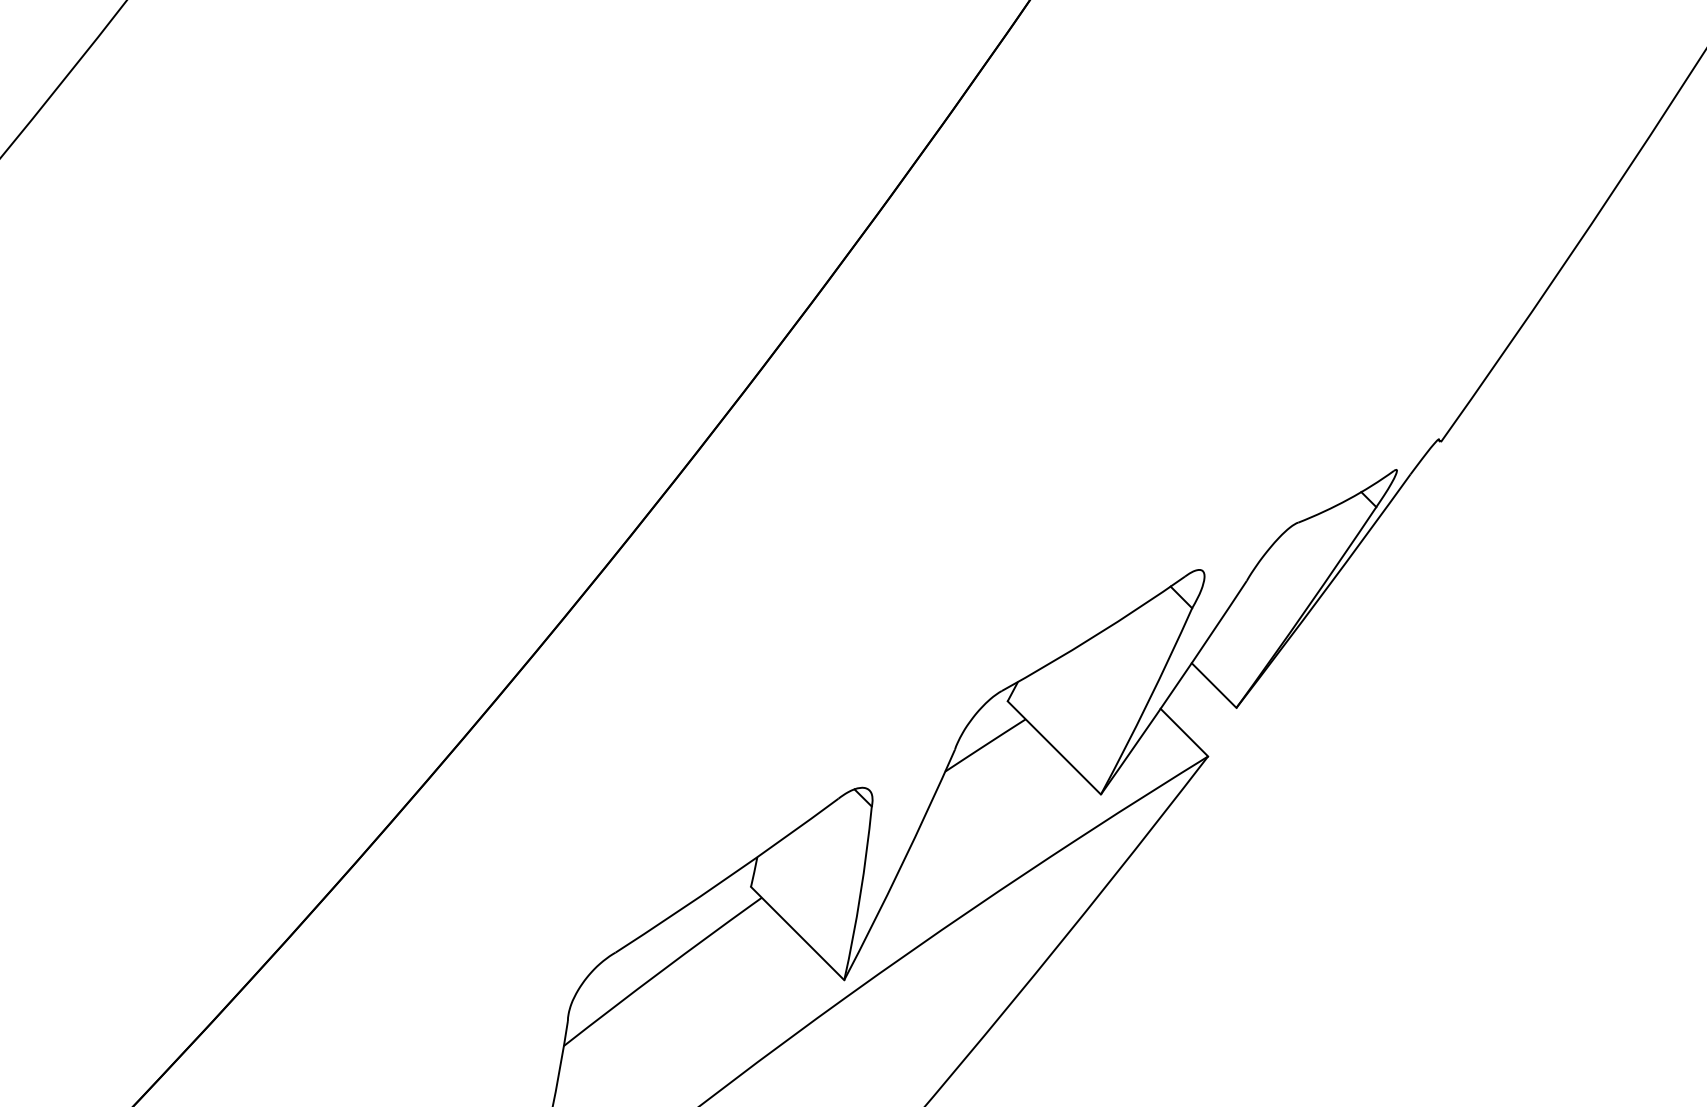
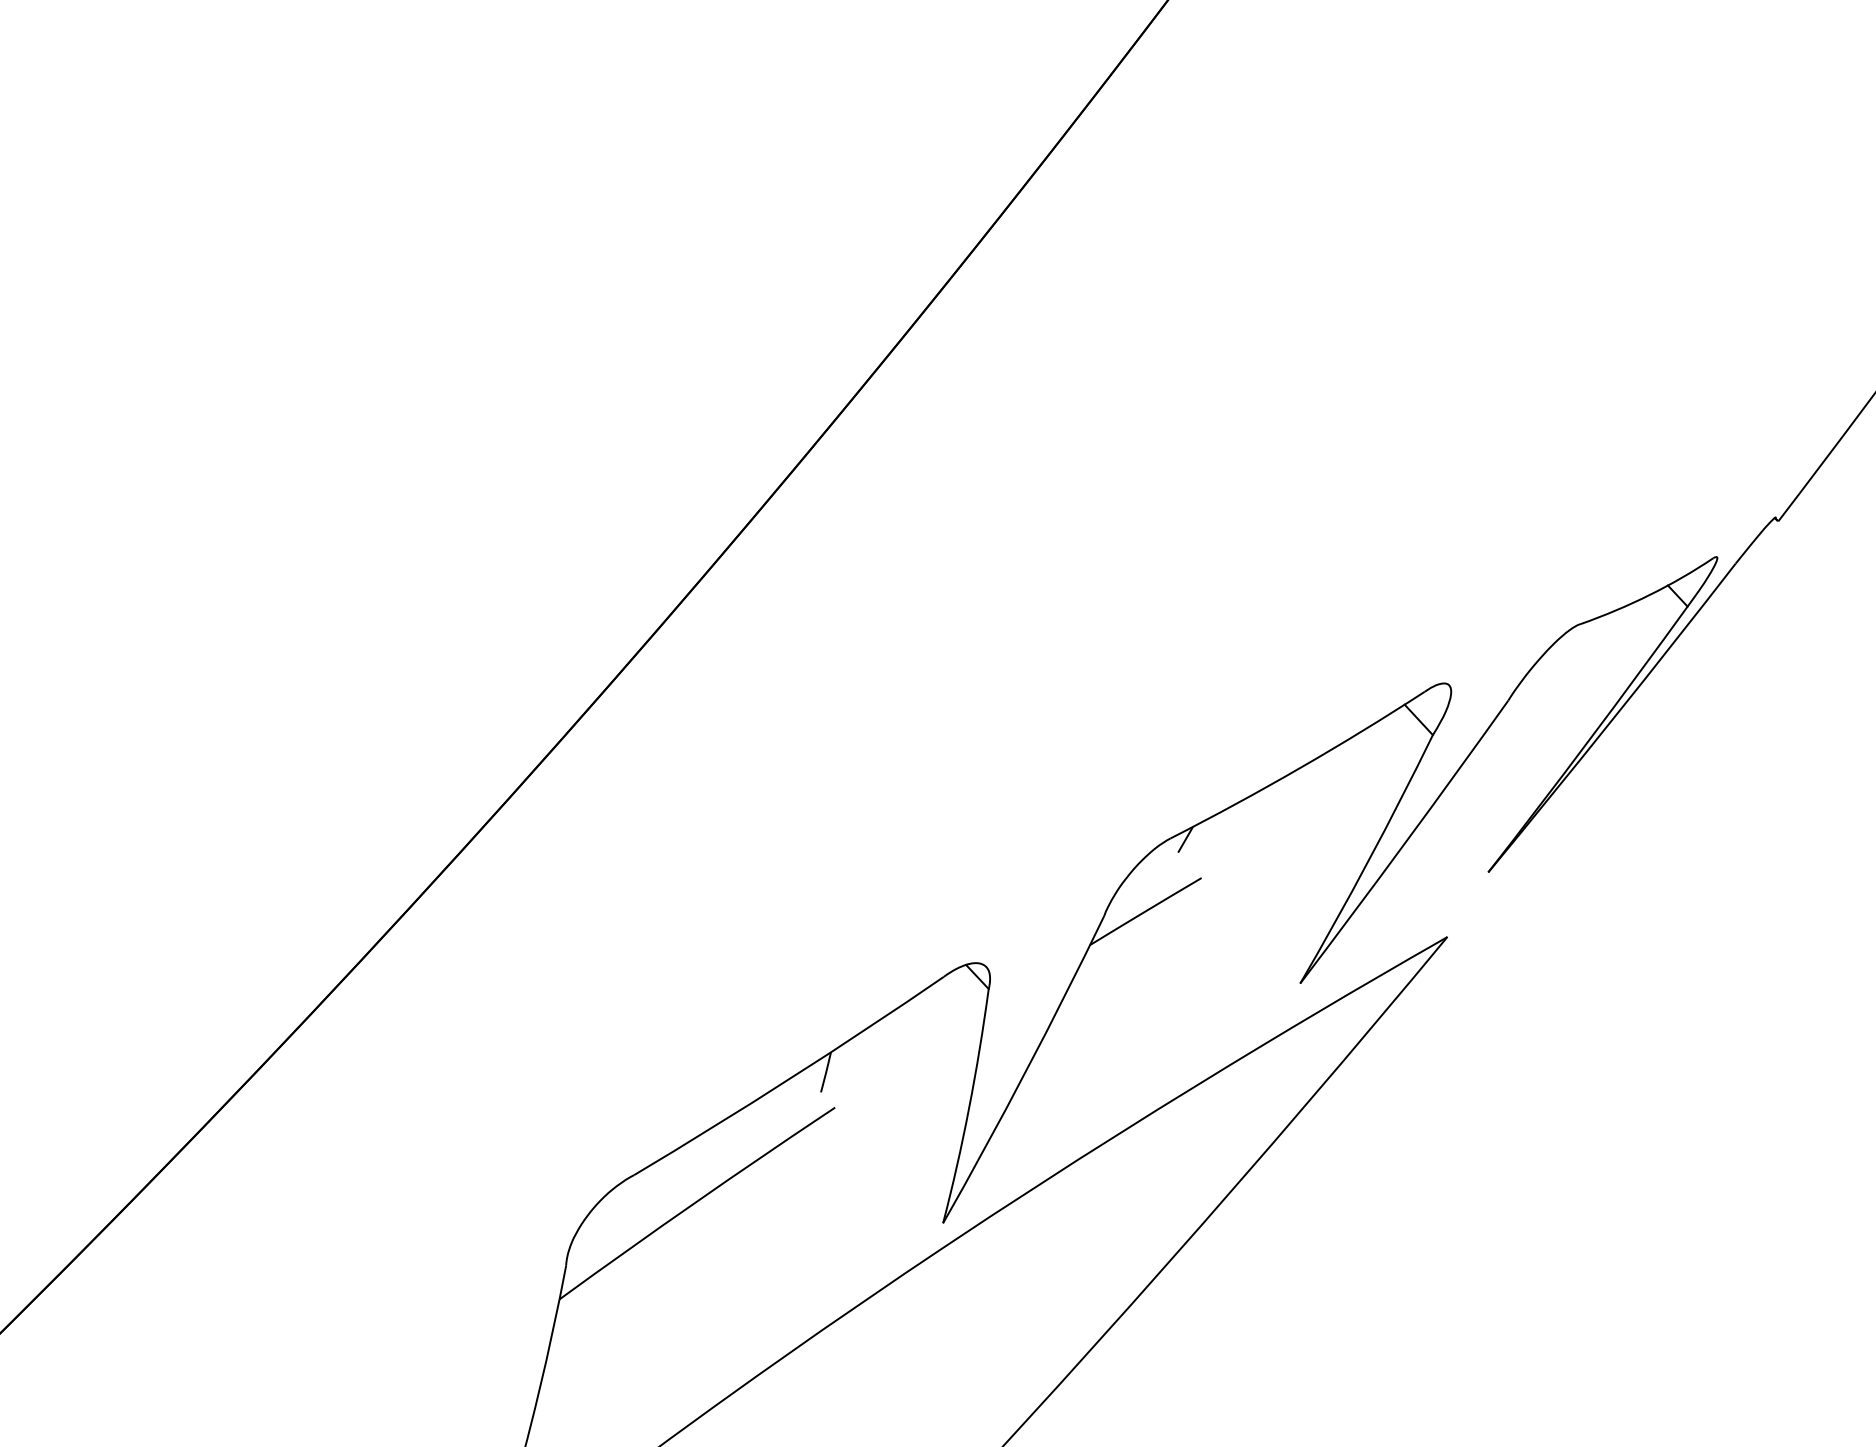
line: (1213, 685) -> (1458, 840), removed
line: (1184, 732) -> (1416, 903), removed
line: (1053, 747) -> (1238, 917), removed
line: (797, 933) -> (881, 1157), removed

